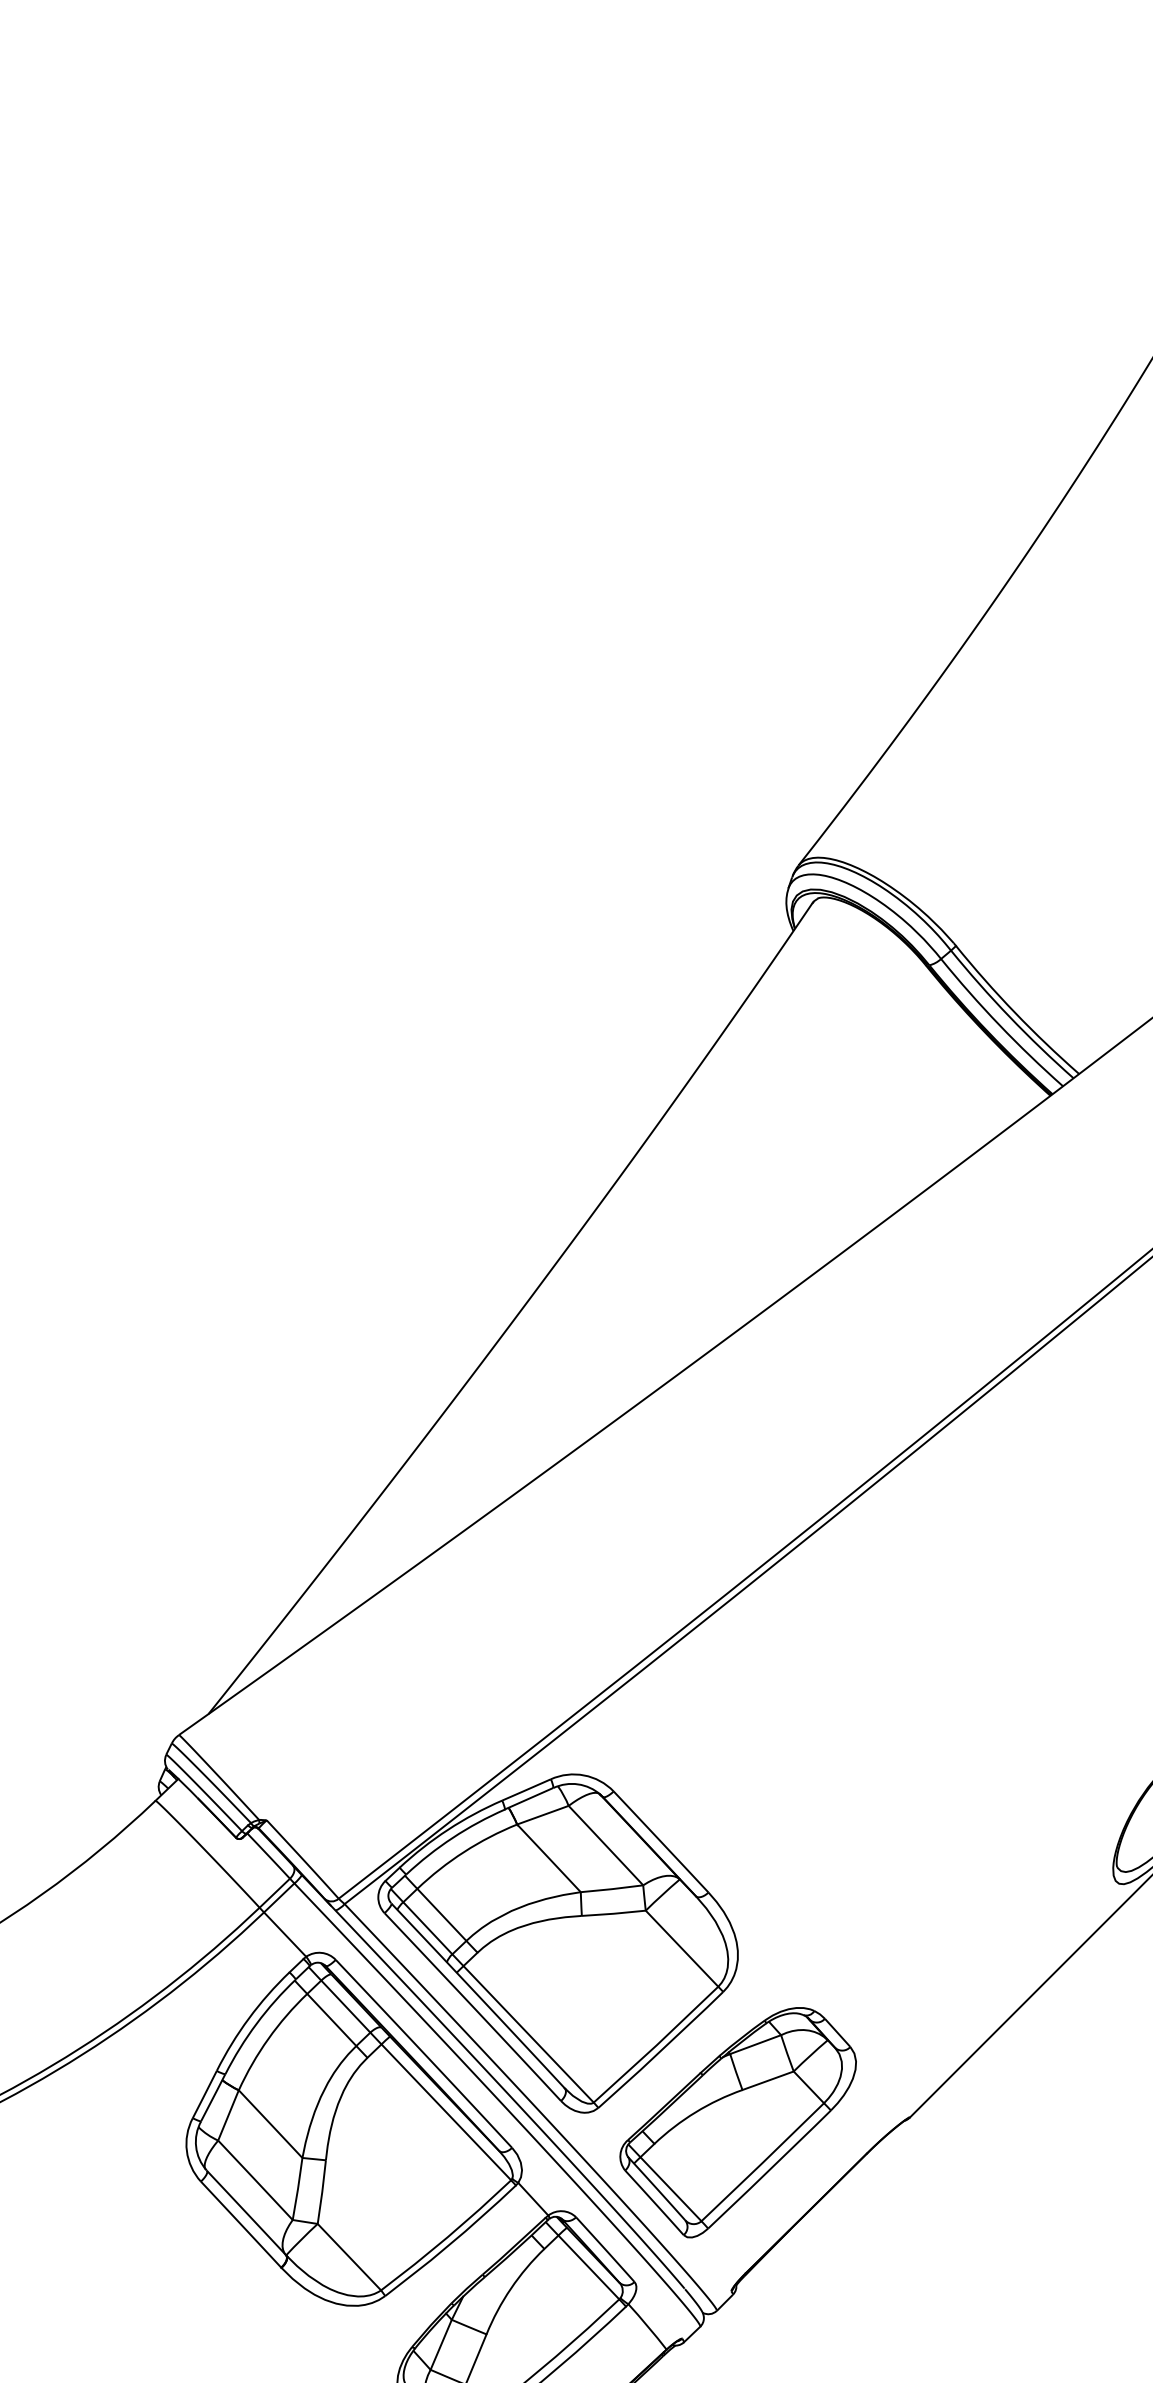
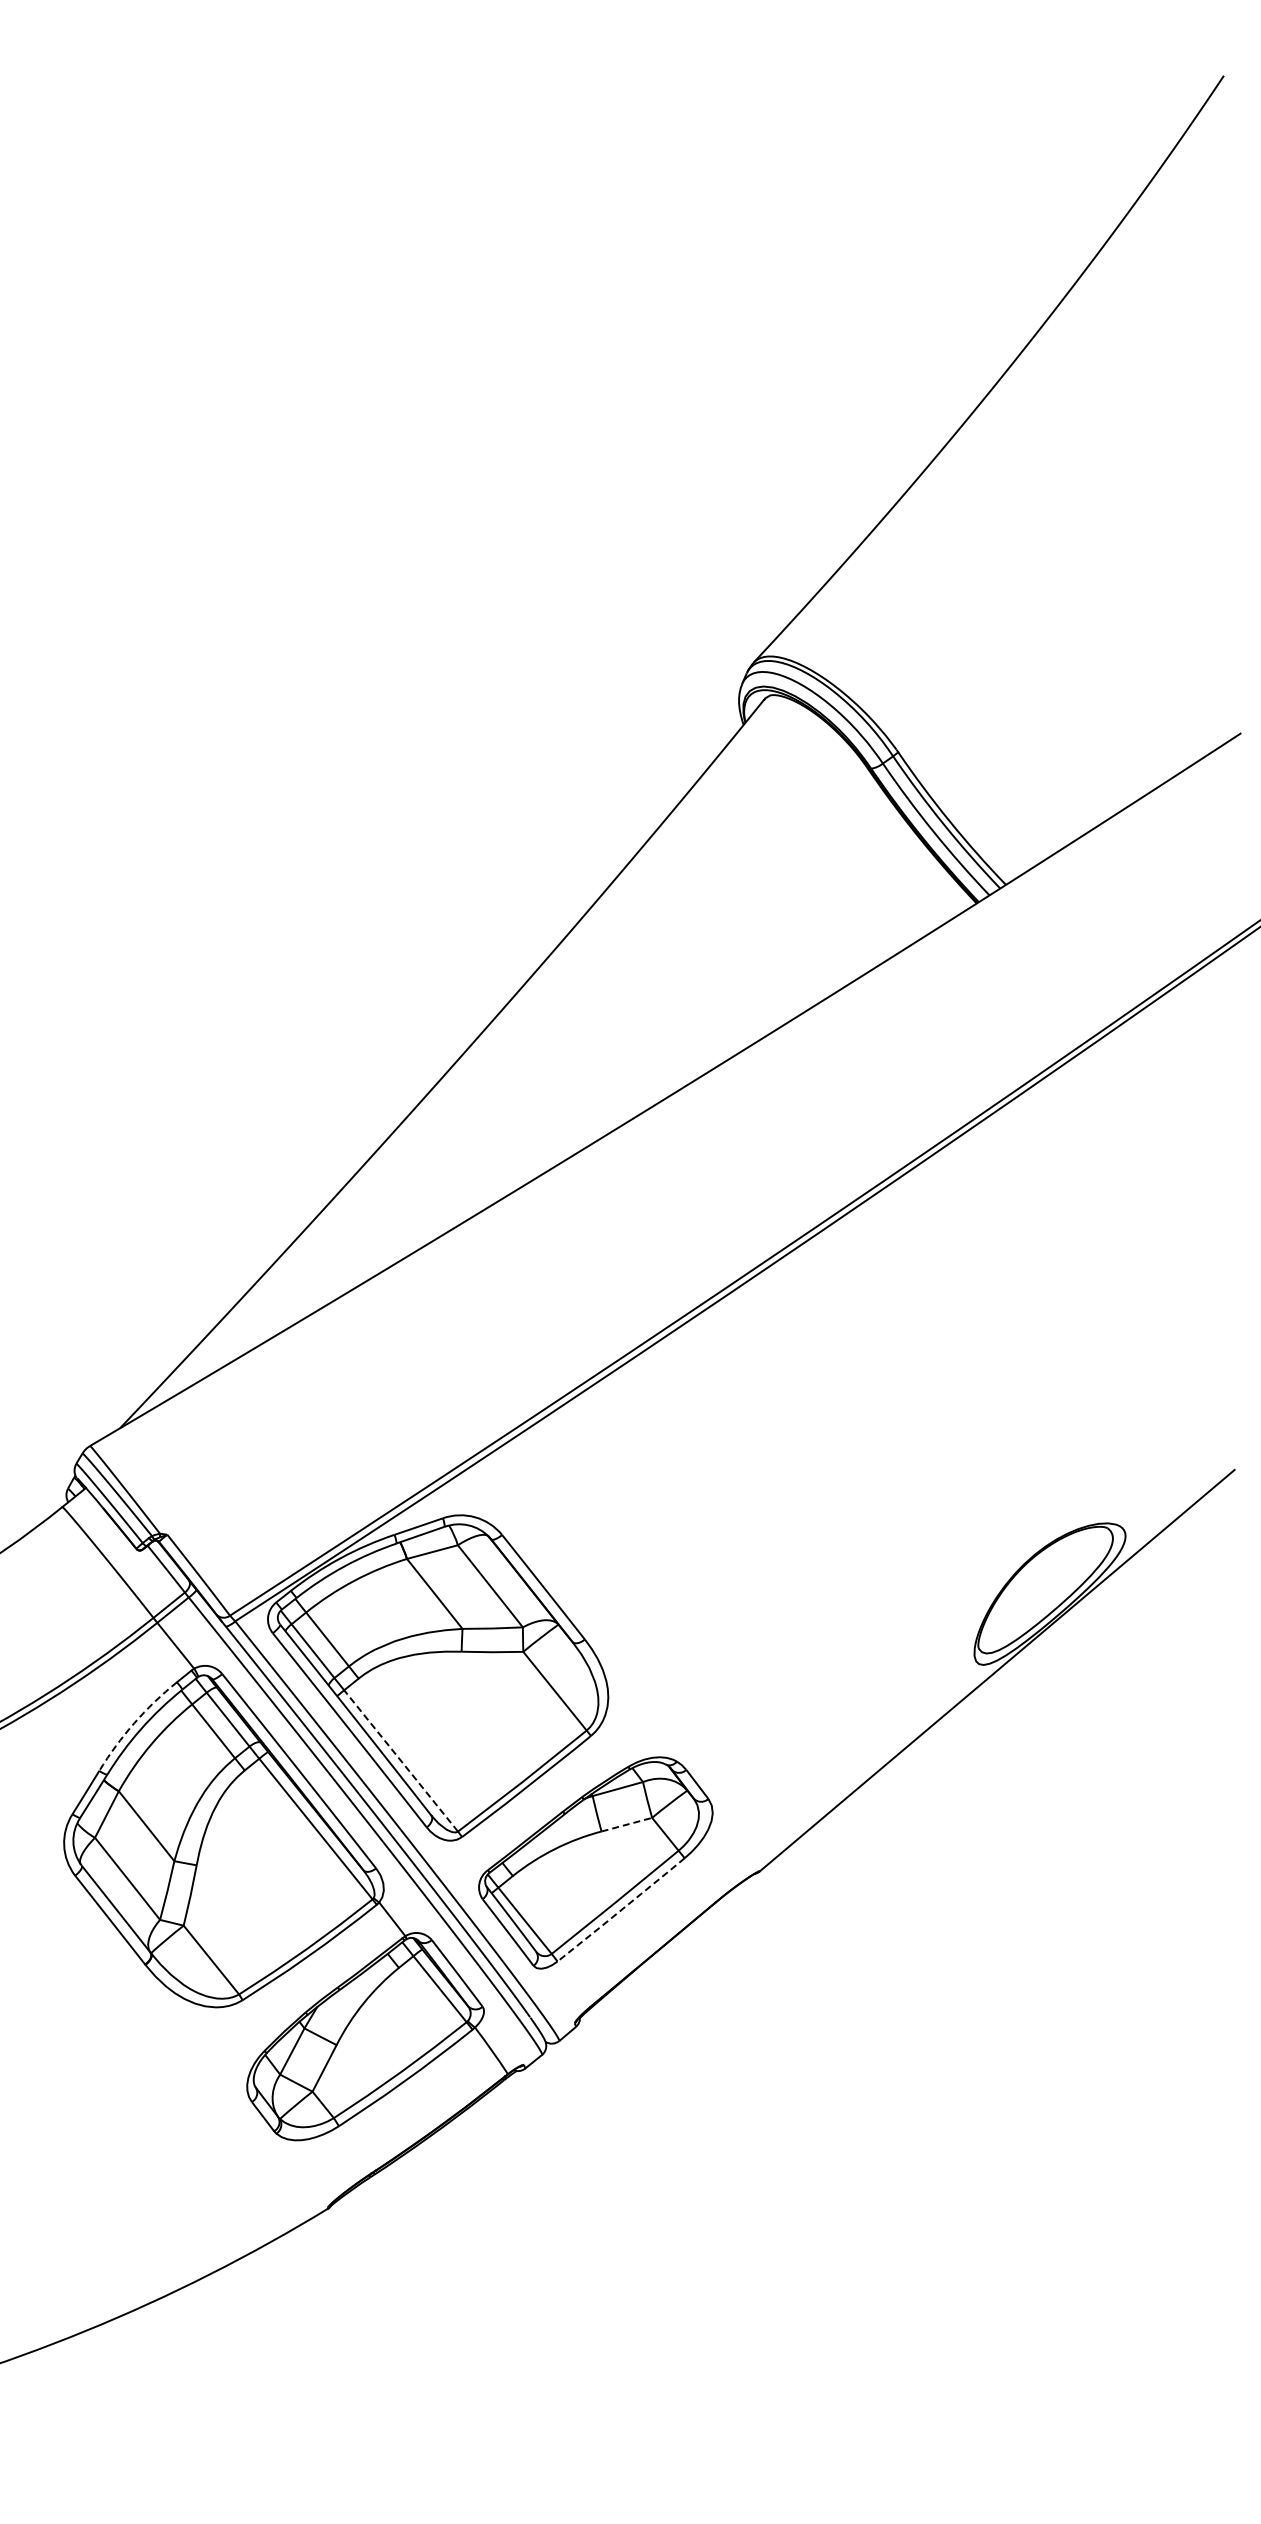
arc: (249, 2018) -> (134, 1723), solid -> dashed
line: (529, 2033) -> (401, 1760), solid -> dashed
line: (768, 2080) -> (627, 1824), solid -> dashed
line: (770, 2170) -> (621, 1910), solid -> dashed

